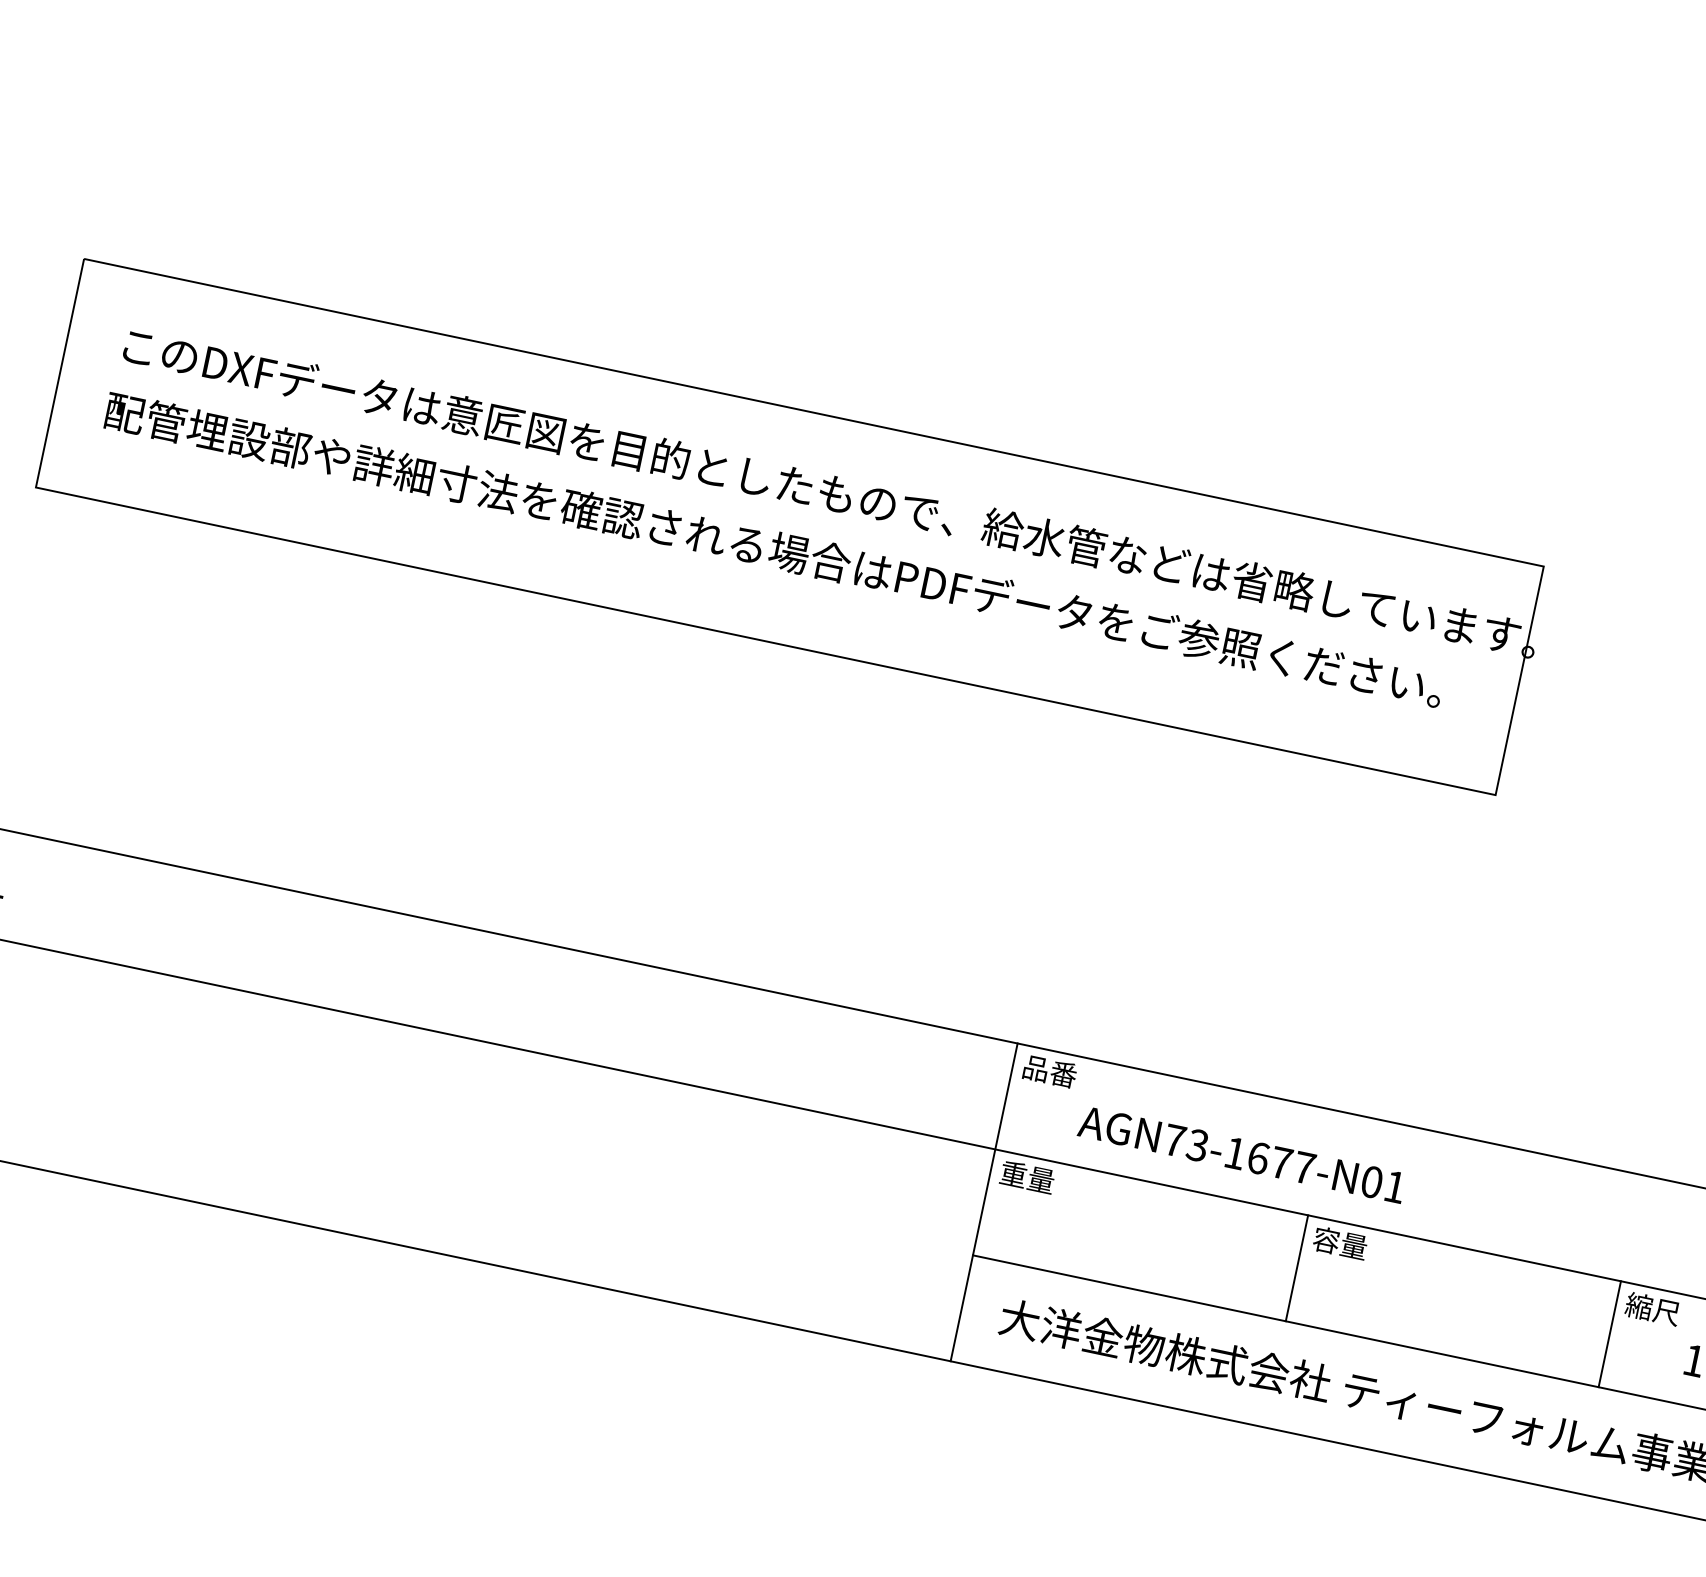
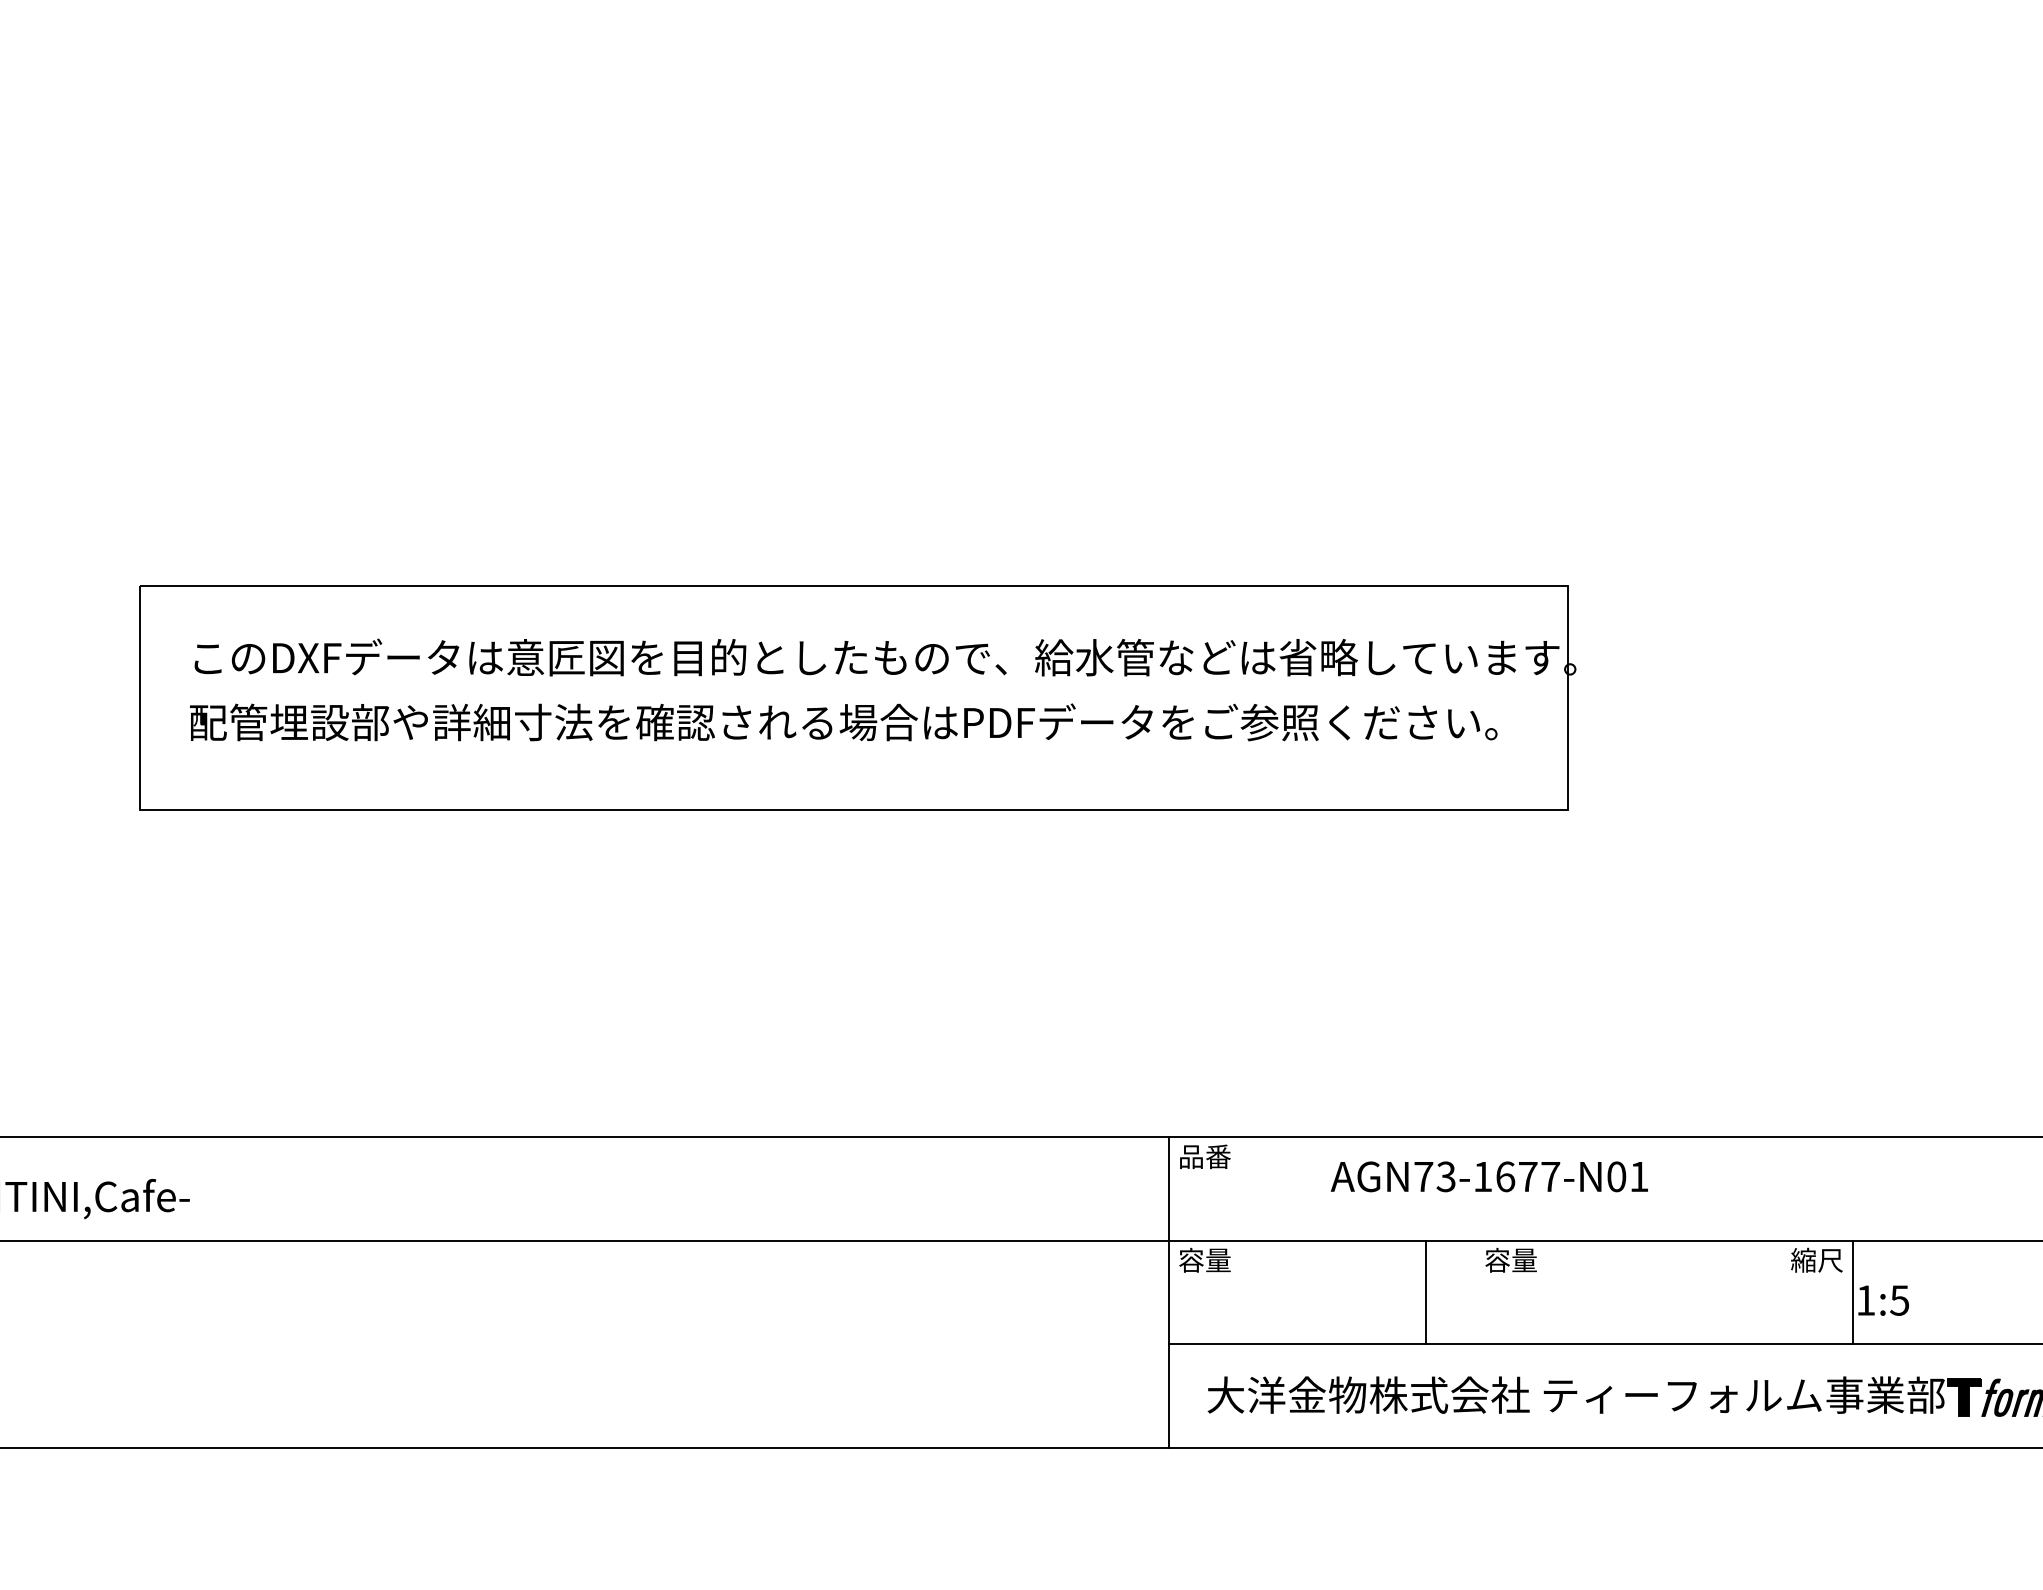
text: (1241, 1154) -> (1488, 1176), moved
text: (1013, 1173) -> (1191, 1259), 重量 -> 容量
line: (1297, 1268) -> (1426, 1292), moved
line: (1609, 1334) -> (1852, 1292), moved

